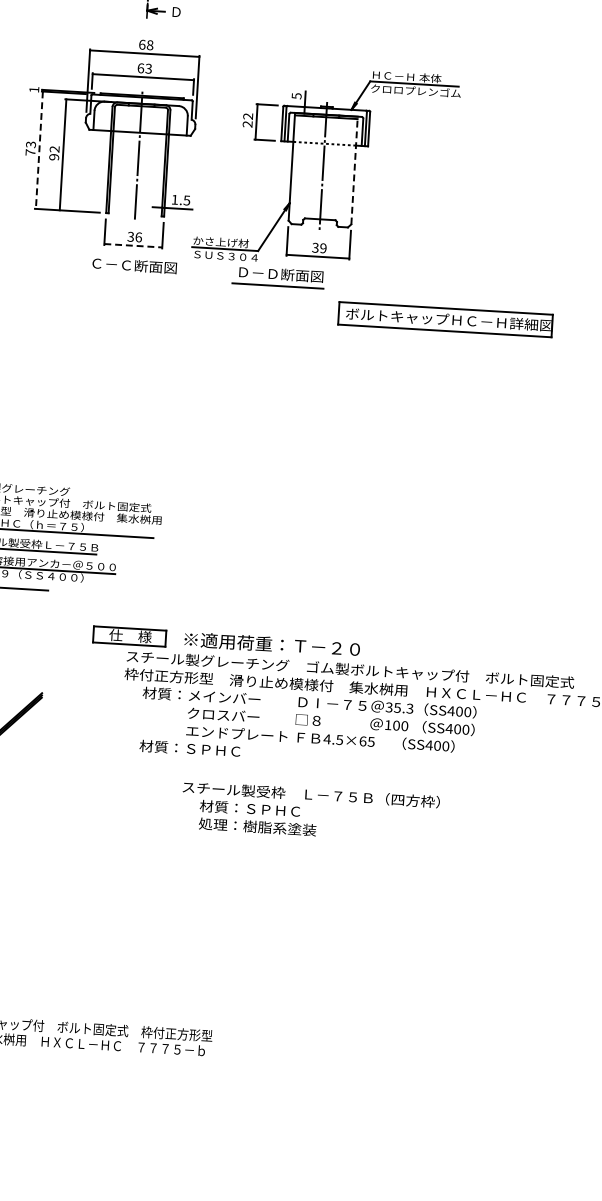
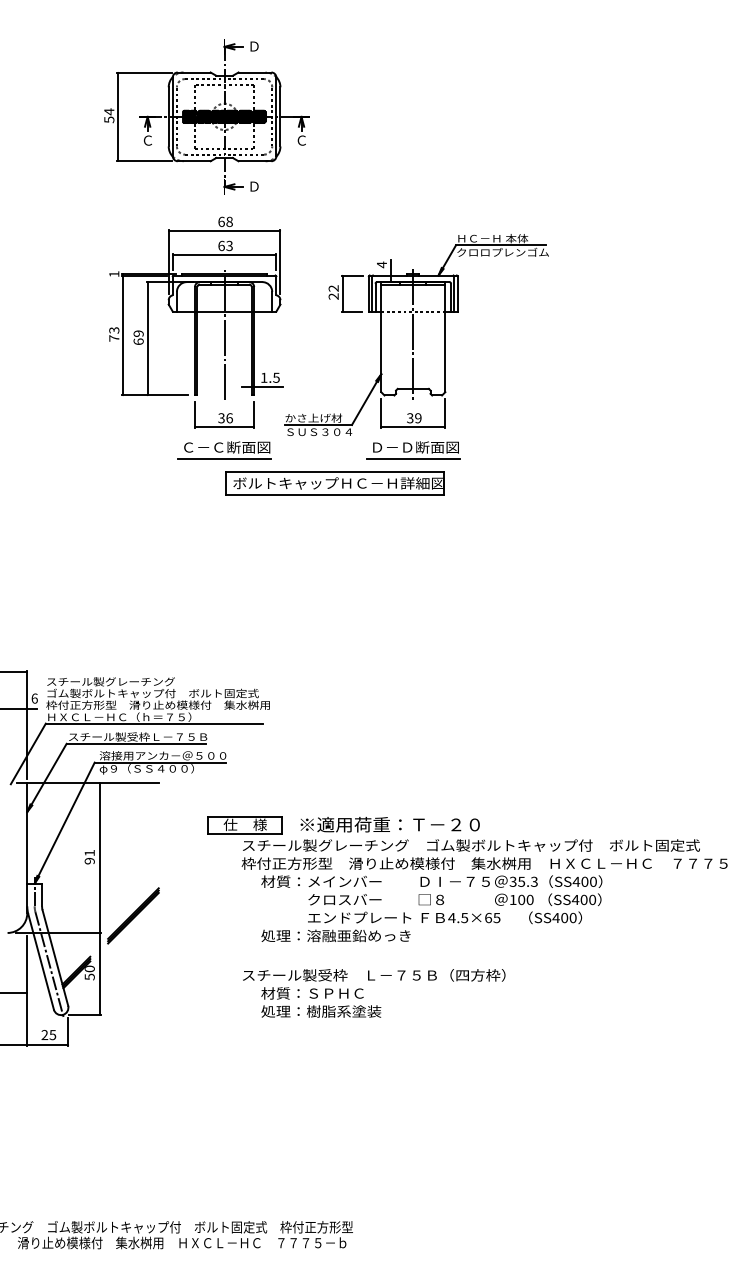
text: (297, 95) -> (382, 264), 5 -> 4
line: (39, 150) -> (123, 335), dashed -> solid
text: (54, 153) -> (138, 337), 92 -> 69
line: (354, 169) -> (445, 336), dashed -> solid
line: (133, 246) -> (224, 427), dashed -> solid
line: (131, 277) -> (224, 459), added
part: (278, 277) -> (413, 450), moved
part: (445, 319) -> (334, 483), moved
text: (212, 749) -> (335, 935), 材質：ＳＰＨＣ -> 処理：溶融亜鉛めっき
text: (310, 812) -> (374, 993), moved

